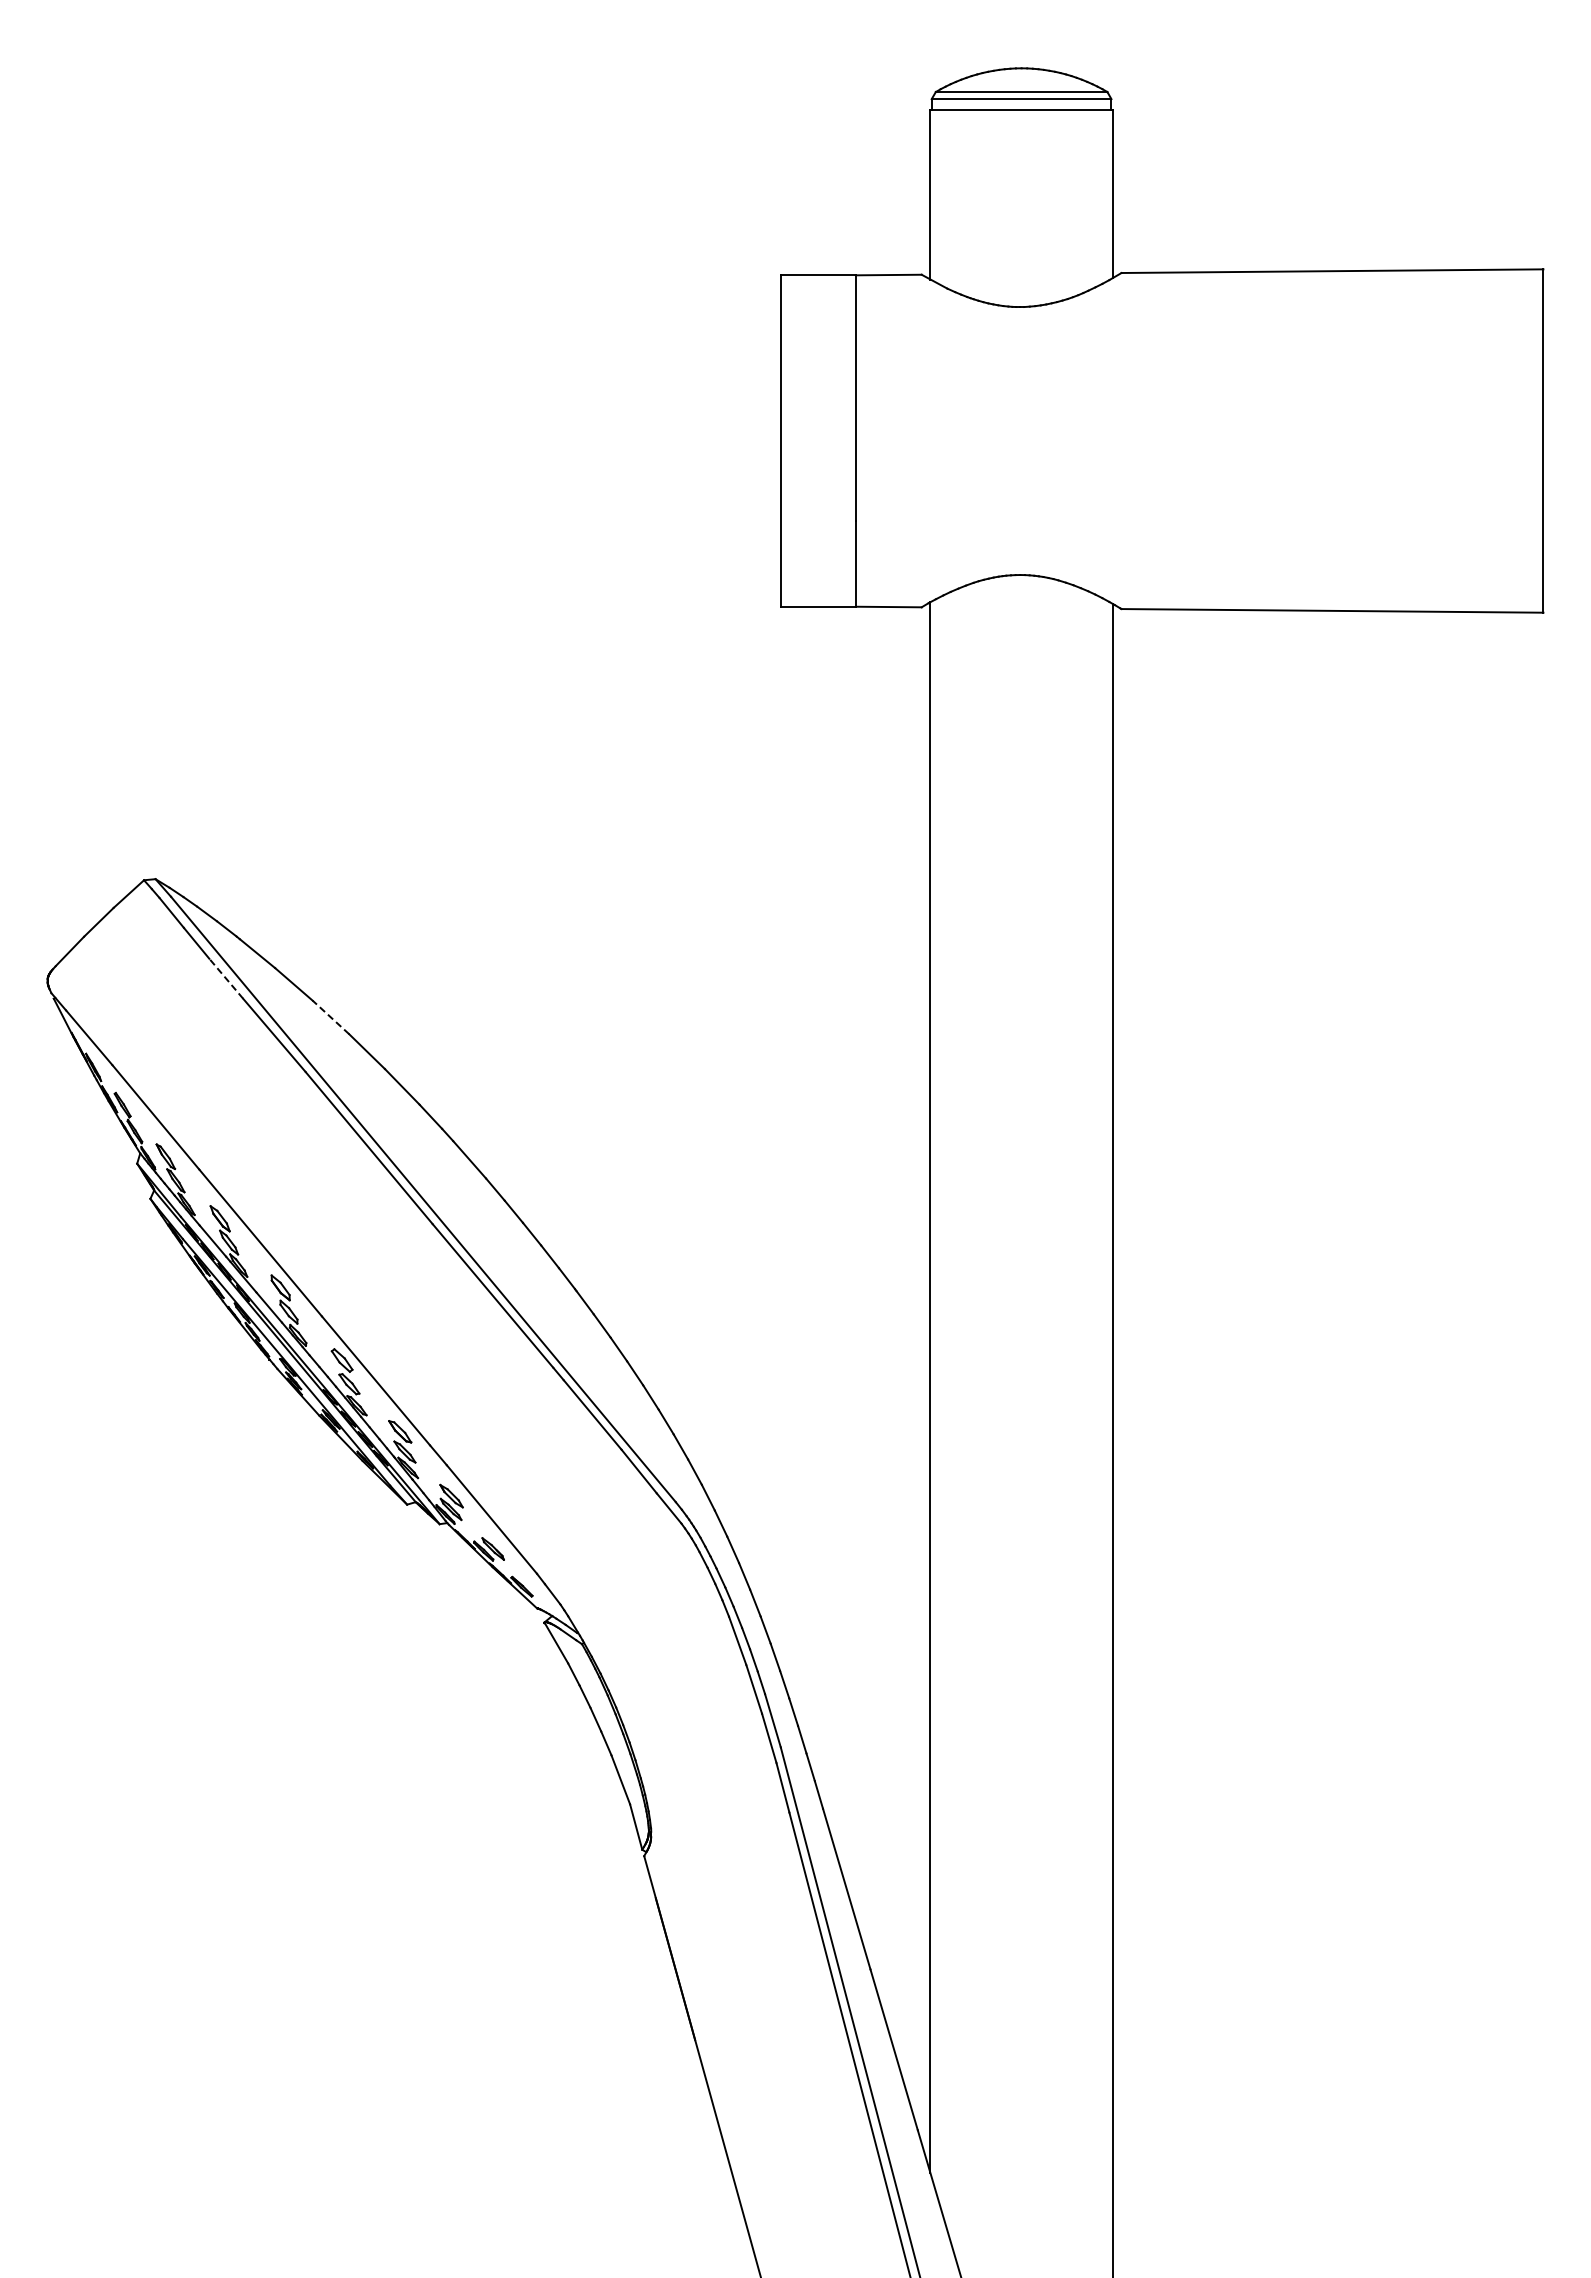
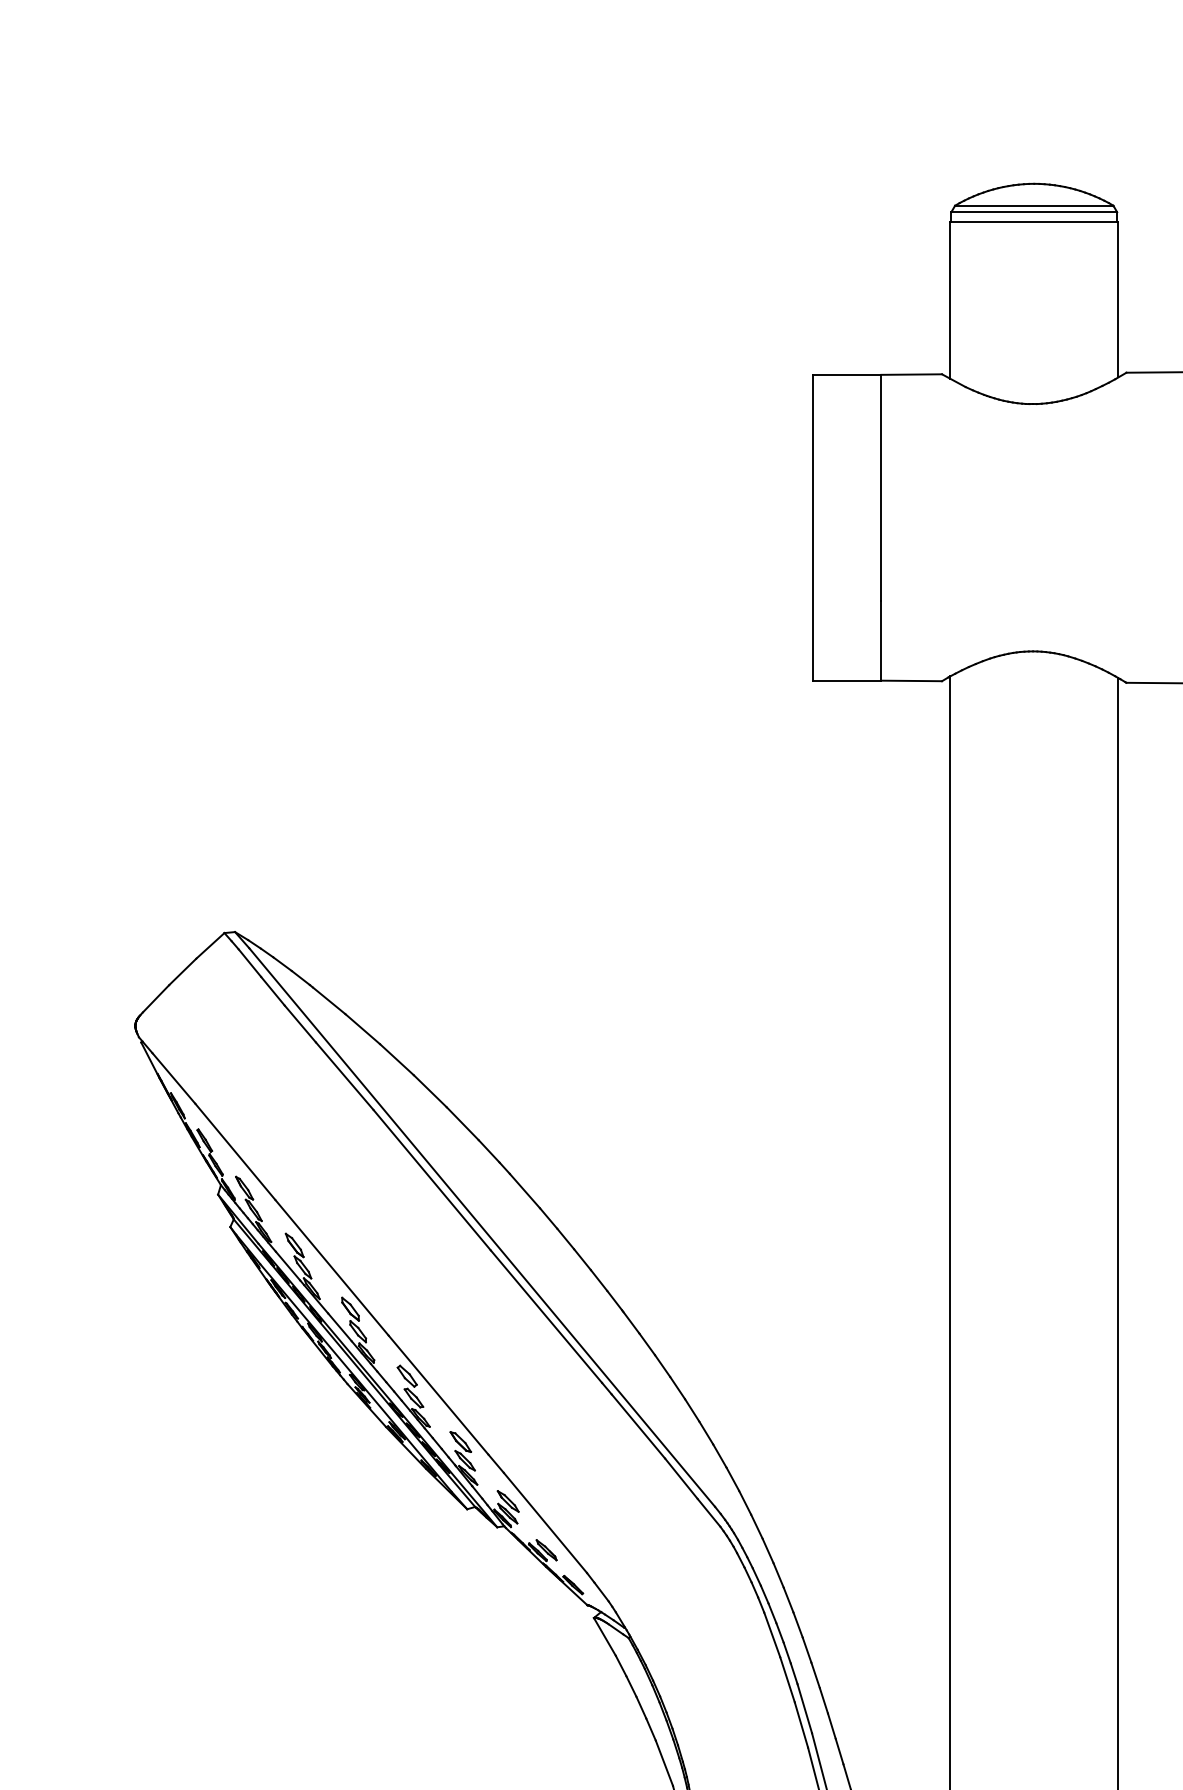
line: (225, 978) -> (299, 1023), dashed -> solid
line: (331, 1017) -> (397, 1059), dashed -> solid

